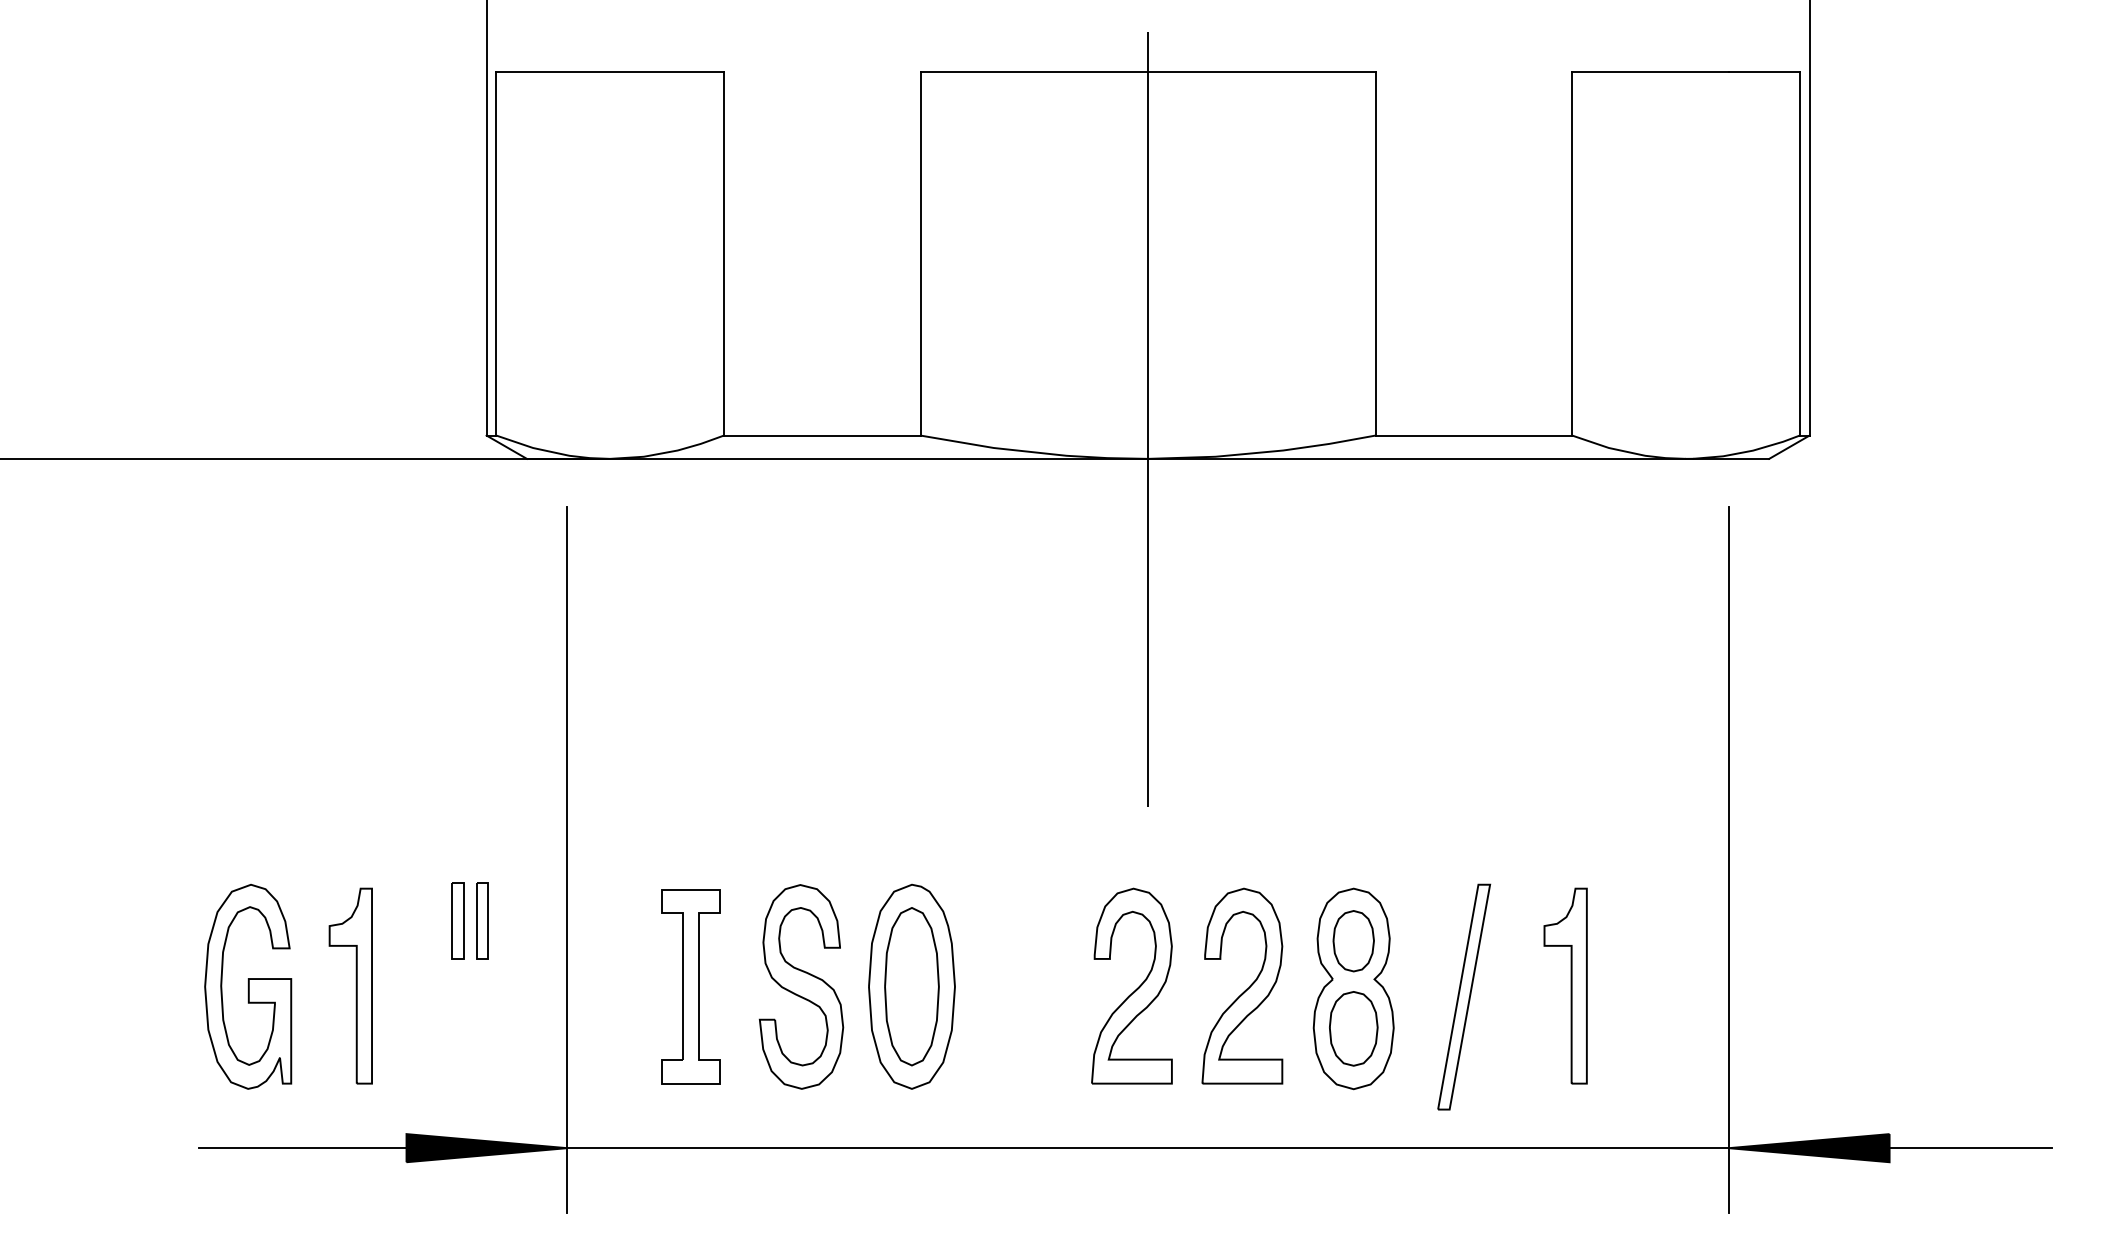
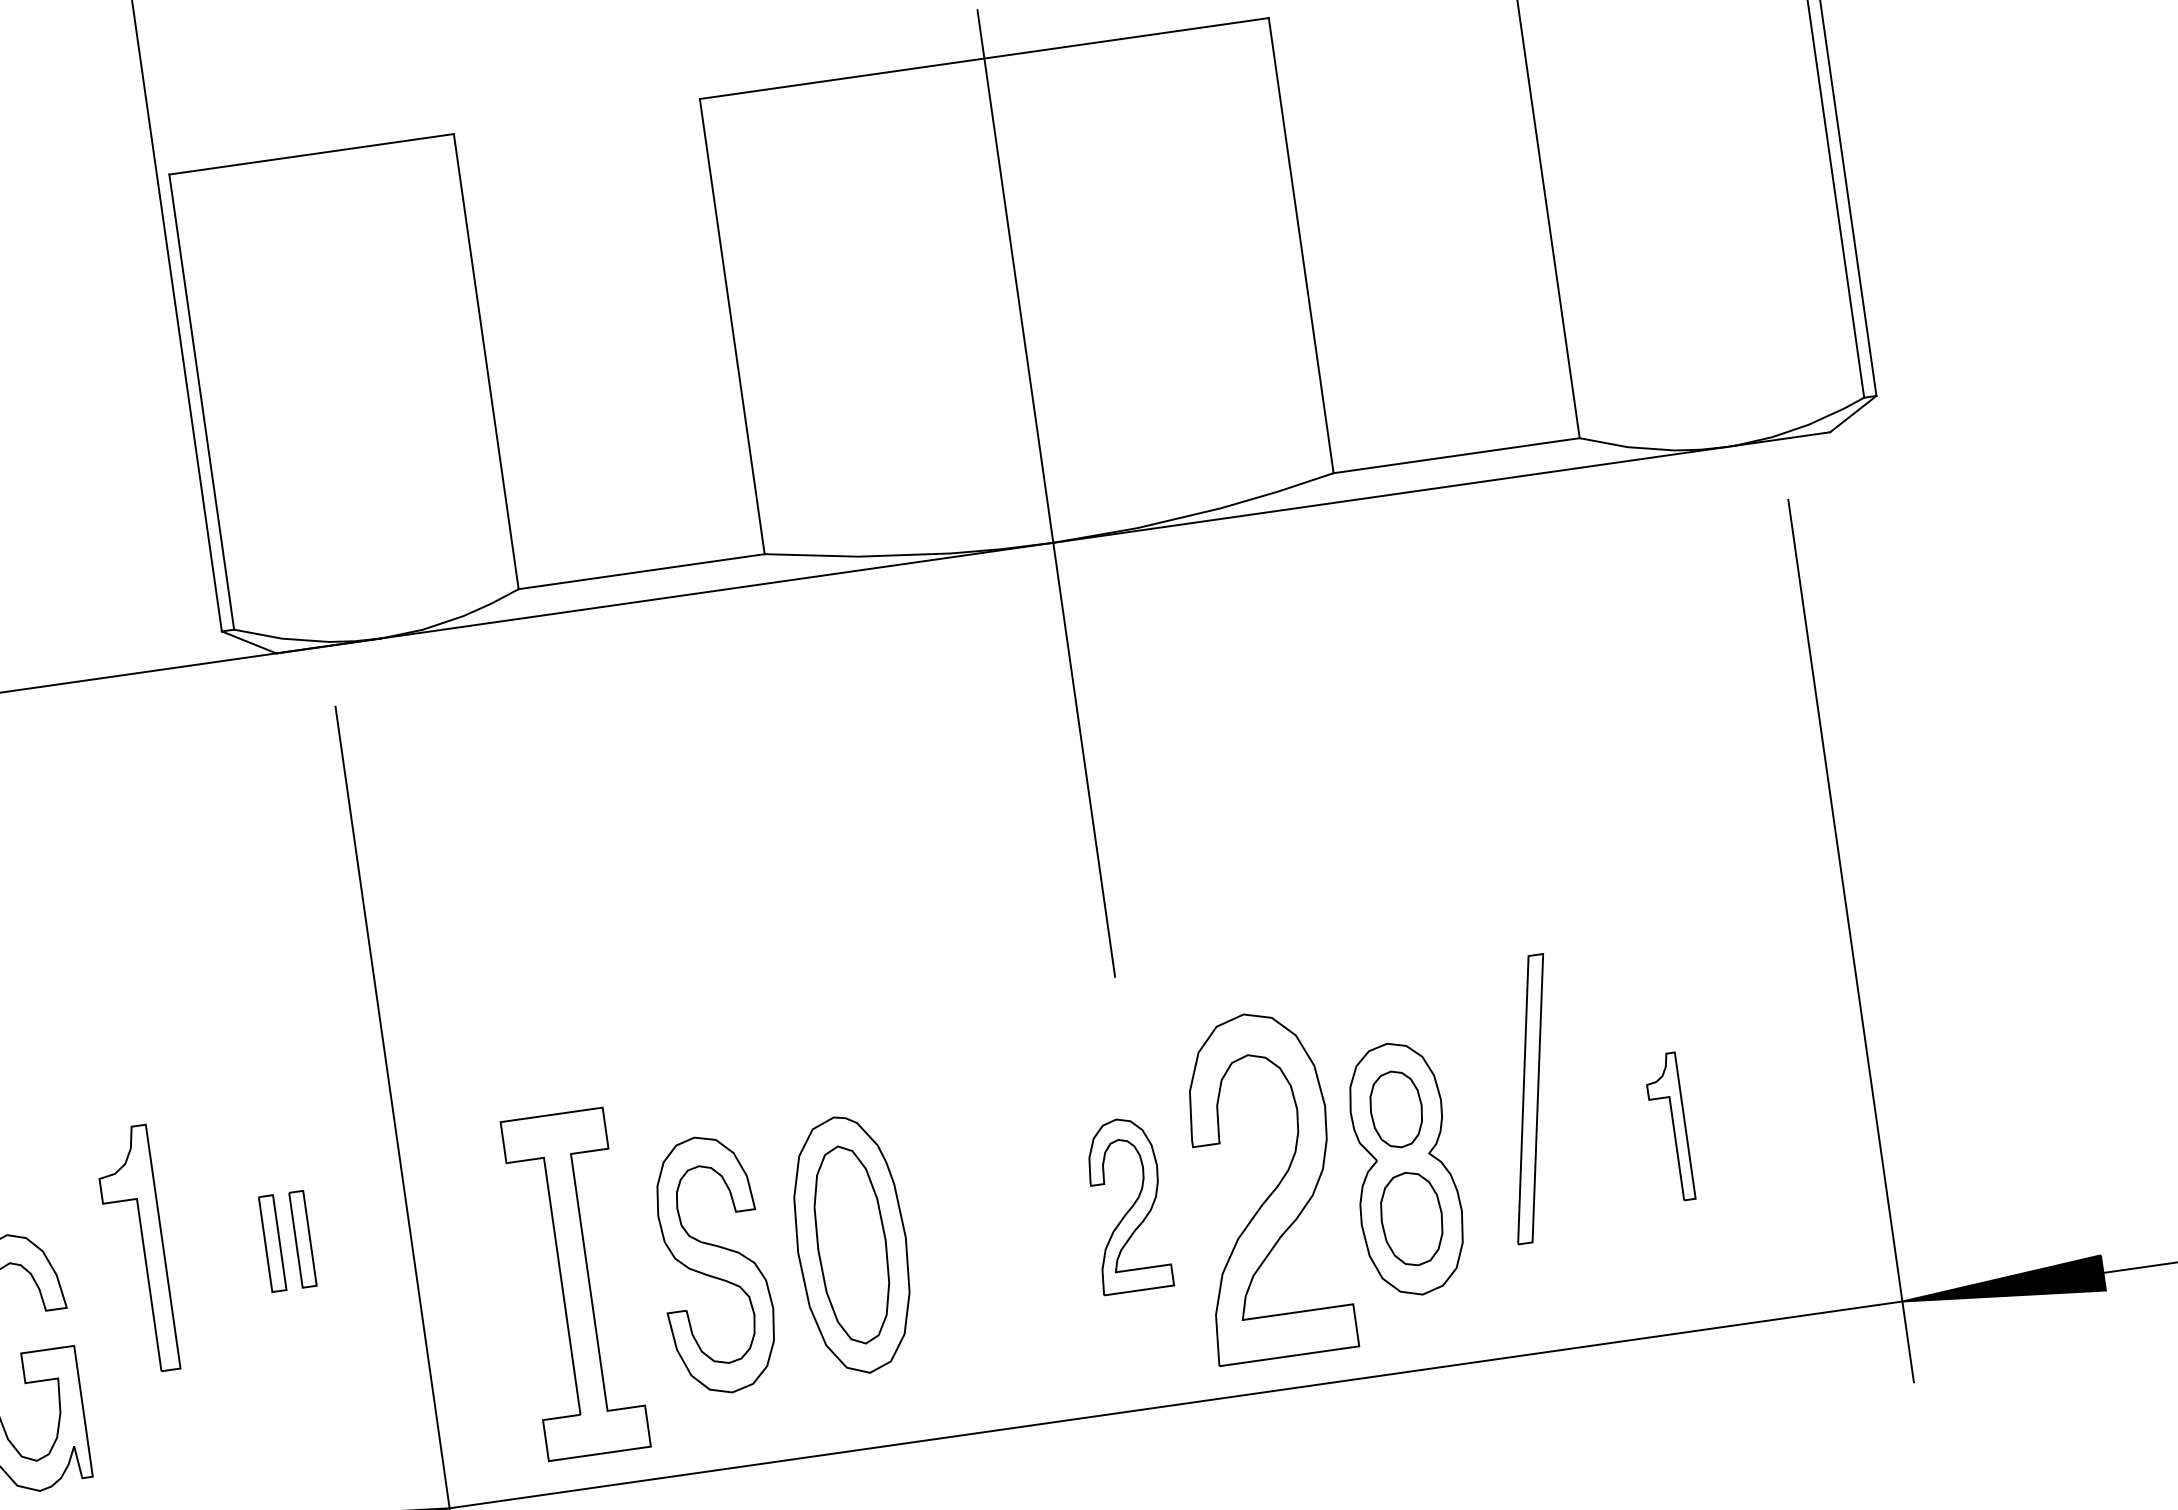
part: (350, 985) -> (136, 1249), moved
part: (1131, 985) -> (1126, 1204), size x0.7
part: (1242, 985) -> (1265, 1184), size x1.4
part: (1565, 985) -> (1669, 1127), size x0.6
part: (690, 986) -> (574, 1284), size x1.4
part: (1464, 996) -> (1531, 1098), moved

